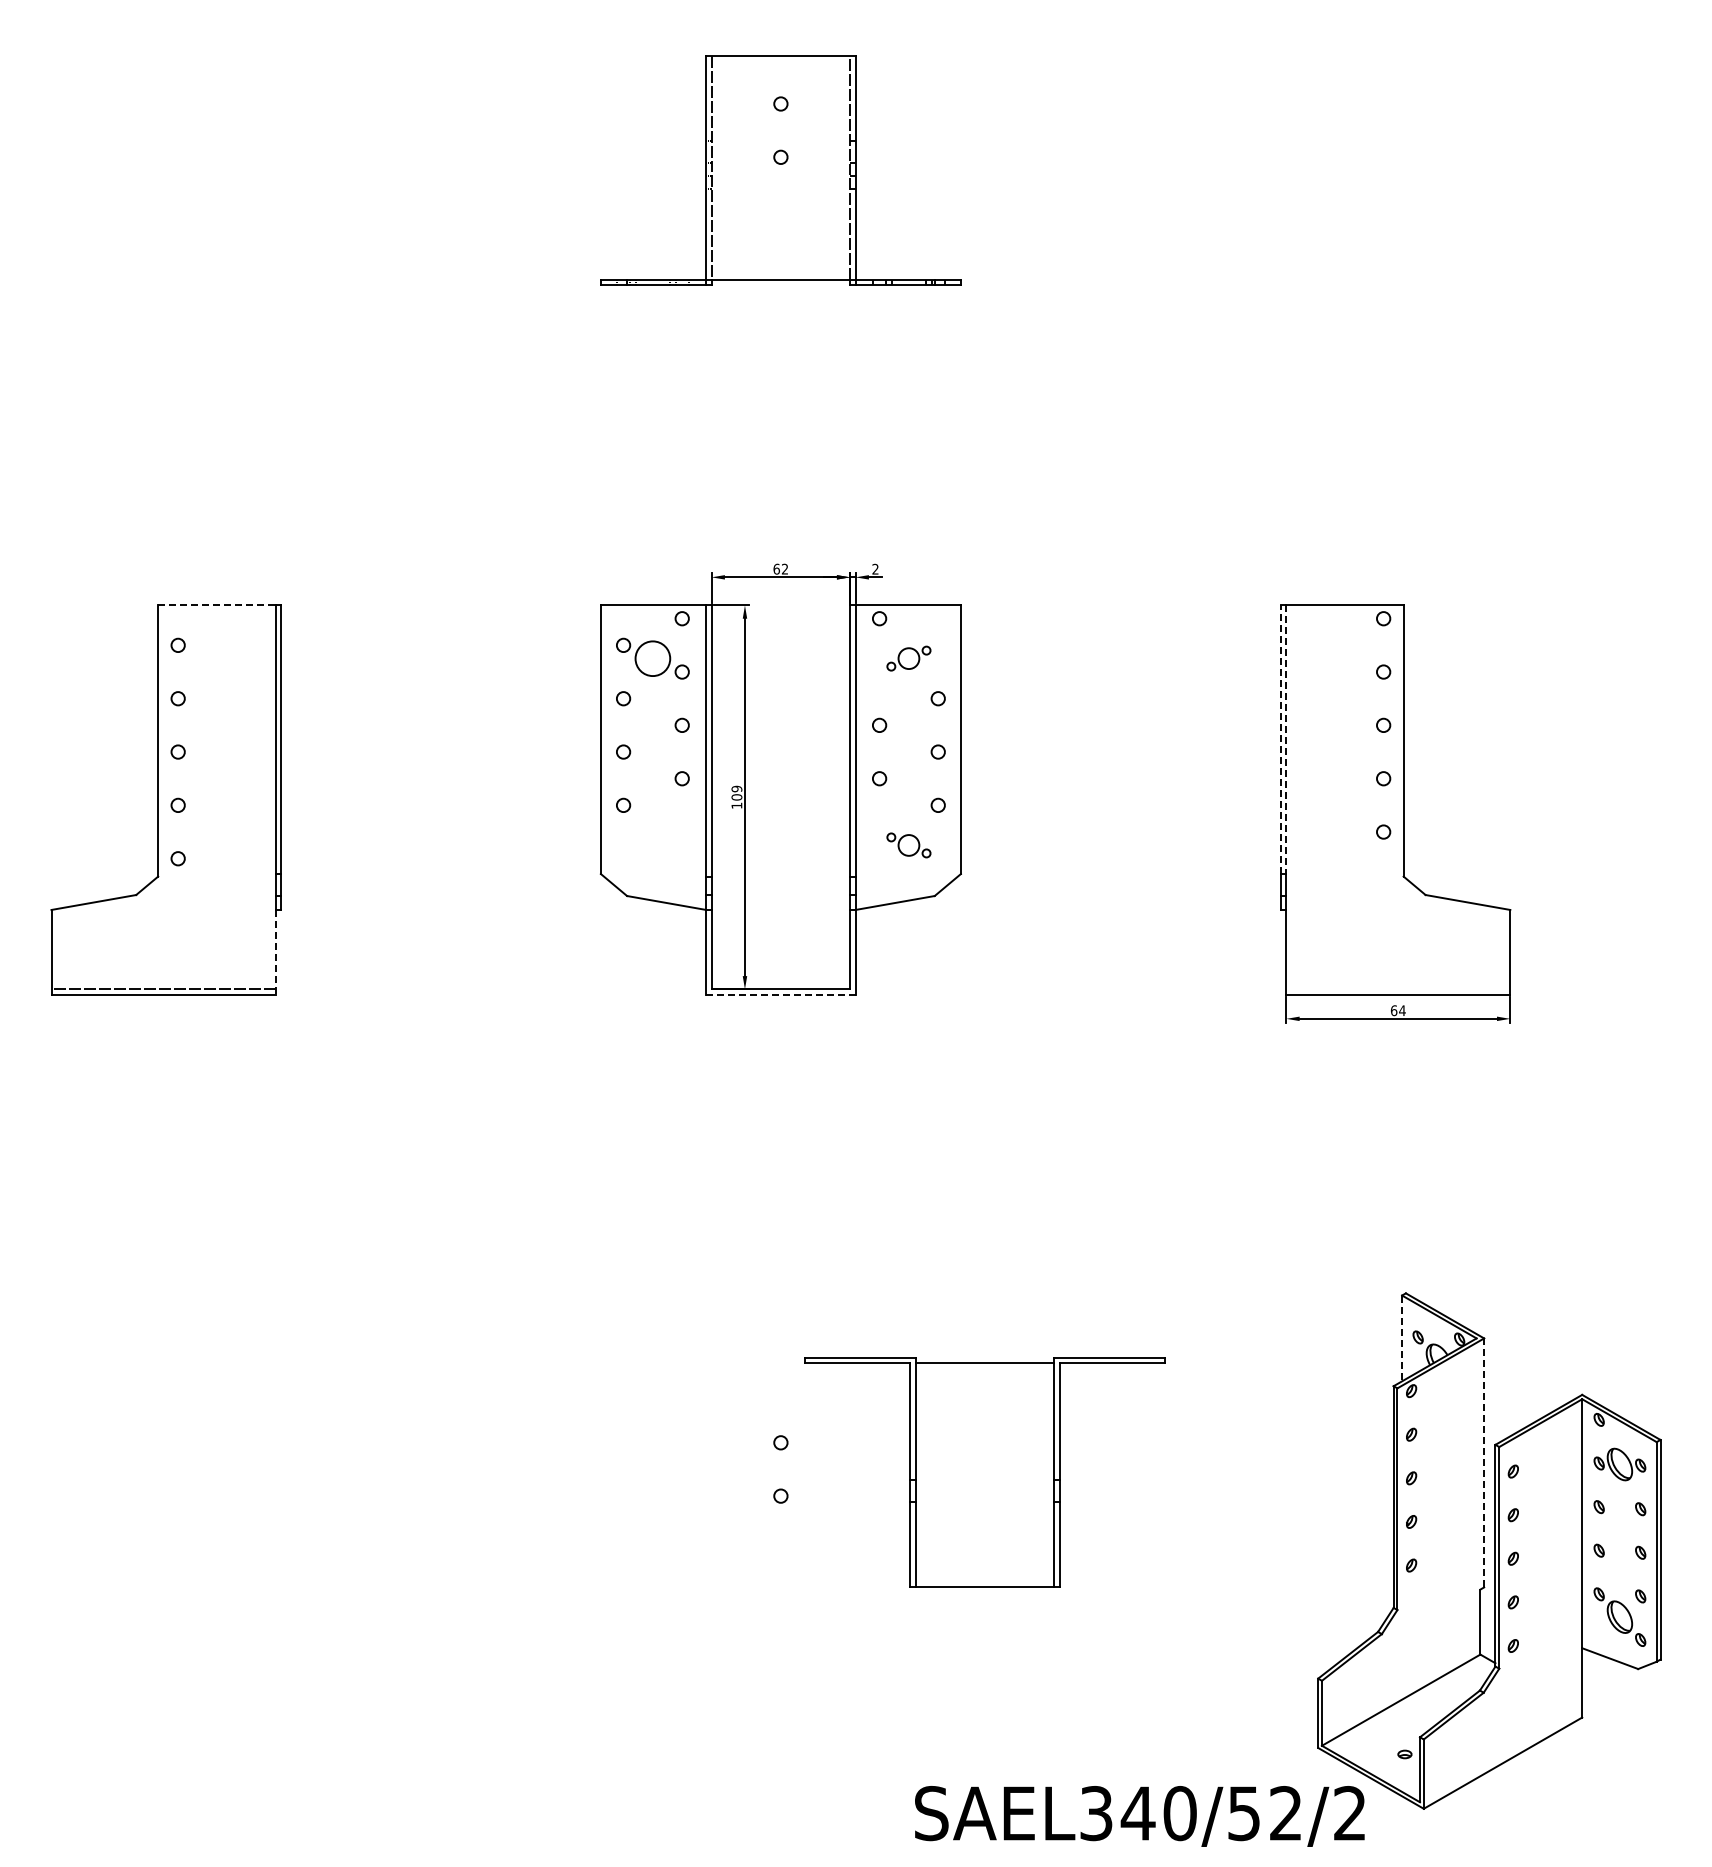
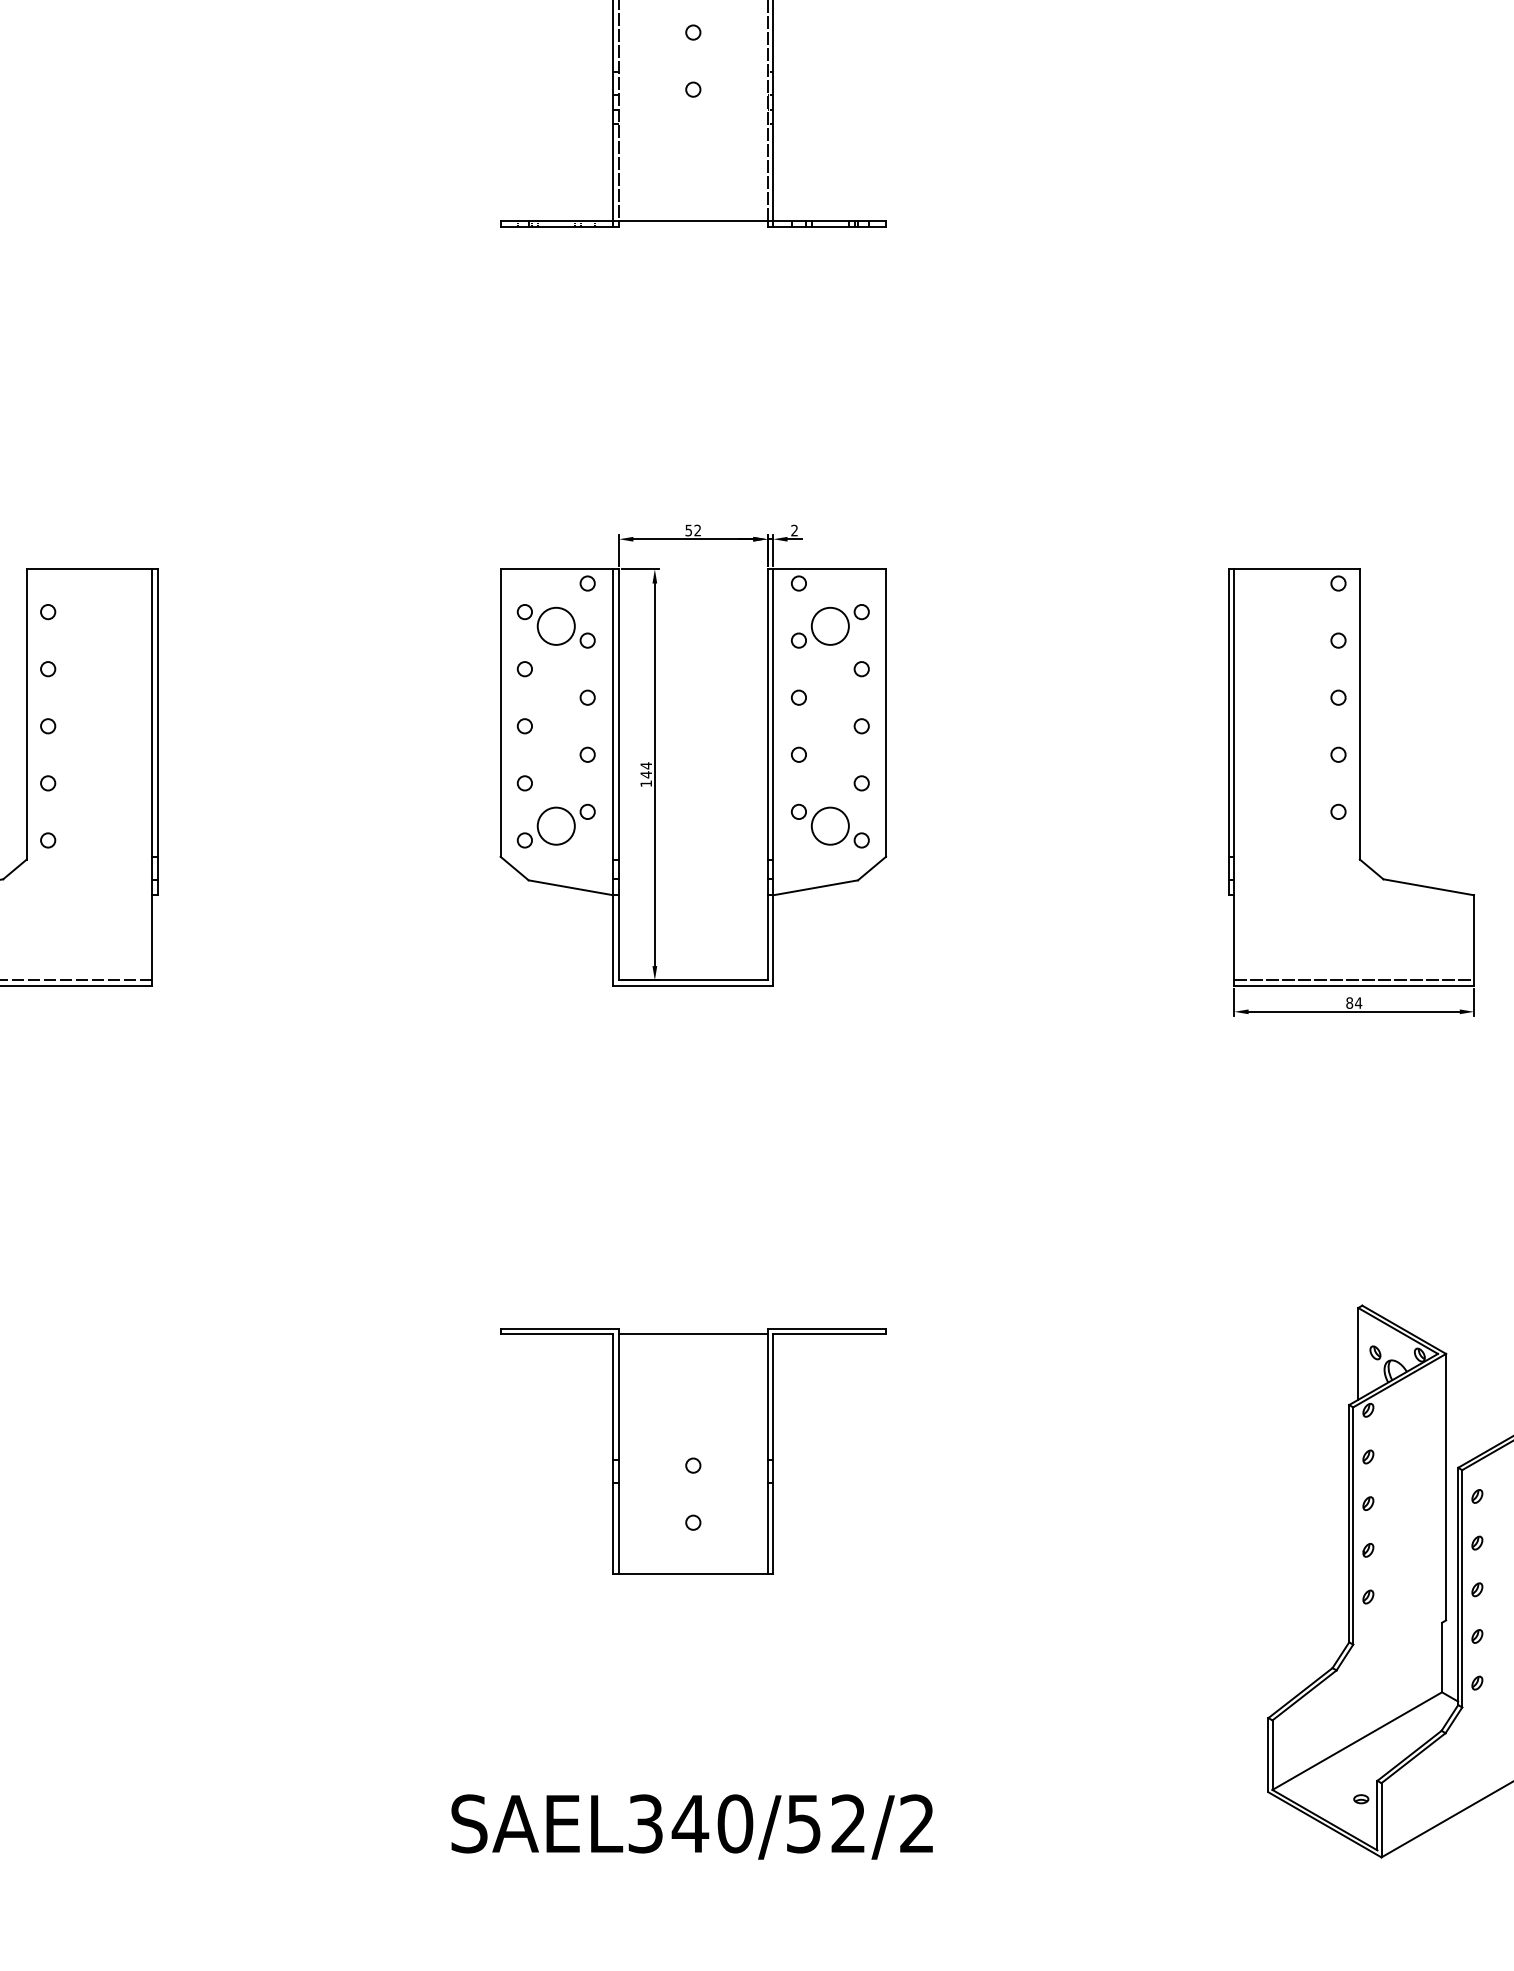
text: (776, 568) -> (688, 529), 62 -> 52
line: (216, 605) -> (89, 569), dashed -> solid
part: (908, 658) -> (829, 626), size x1.67
line: (1280, 739) -> (1228, 712), dashed -> solid
line: (1286, 740) -> (1234, 713), dashed -> solid
text: (736, 792) -> (645, 769), 109 -> 144
part: (652, 845) -> (555, 826), added
part: (908, 845) -> (829, 826), size x1.67
line: (275, 952) -> (152, 940), dashed -> solid
line: (1398, 989) -> (1354, 980), added
line: (780, 994) -> (692, 985), dashed -> solid
text: (1393, 1010) -> (1349, 1002), 64 -> 84
line: (1402, 1338) -> (1358, 1353), dashed -> solid
line: (1484, 1463) -> (1446, 1487), dashed -> solid
part: (984, 1472) -> (692, 1451), moved
text: (1139, 1816) -> (691, 1827), moved

